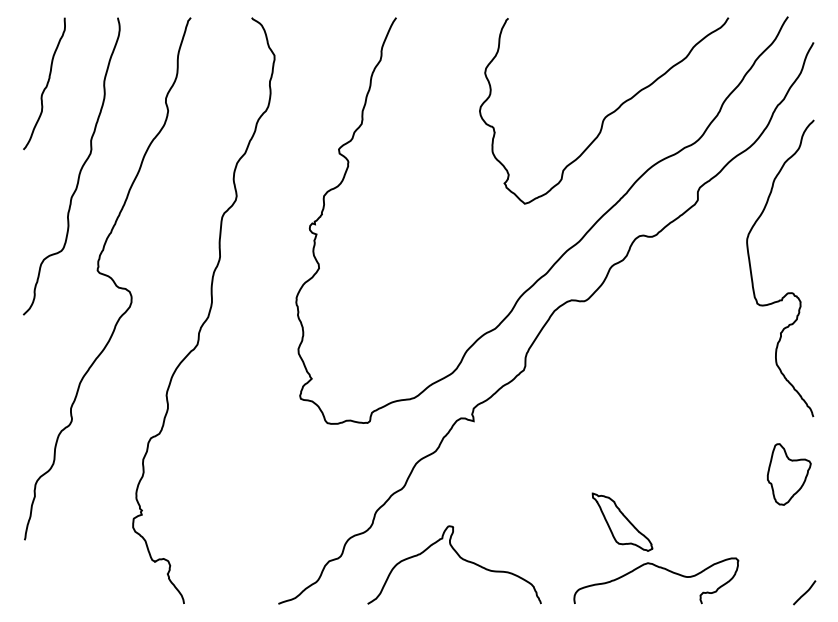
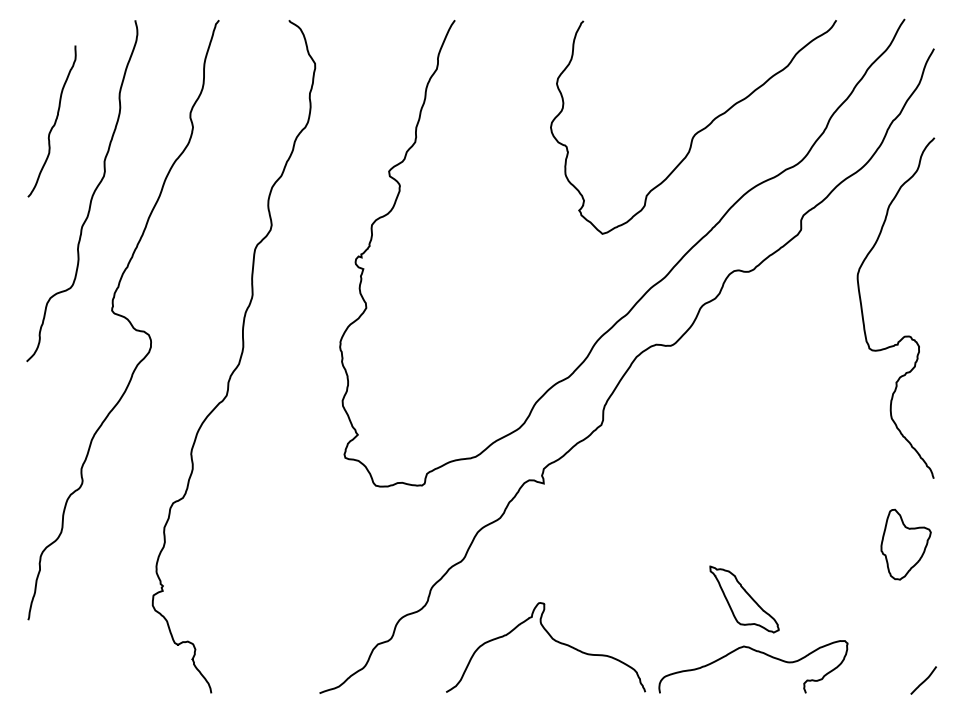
curve: (46, 83) -> (54, 121), moved
part: (622, 521) -> (744, 598), moved
curve: (460, 558) -> (552, 640), moved

